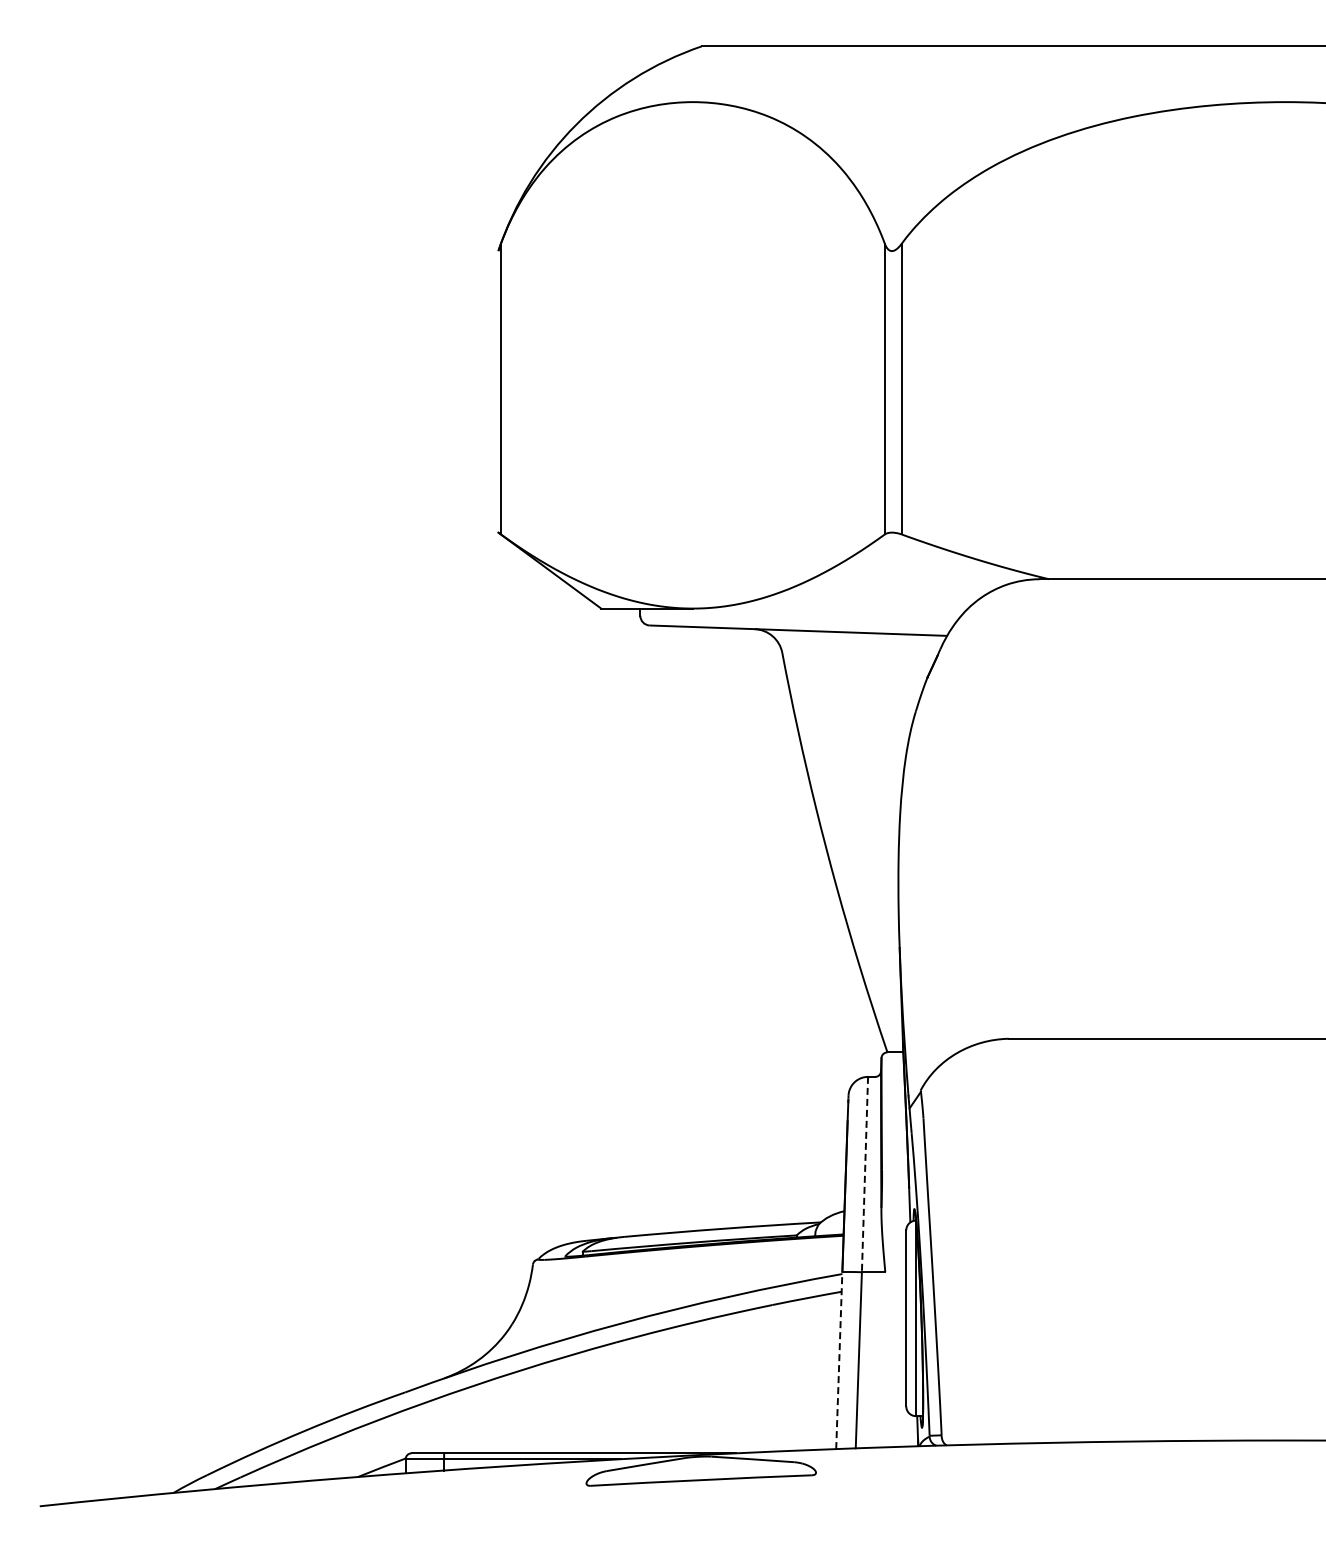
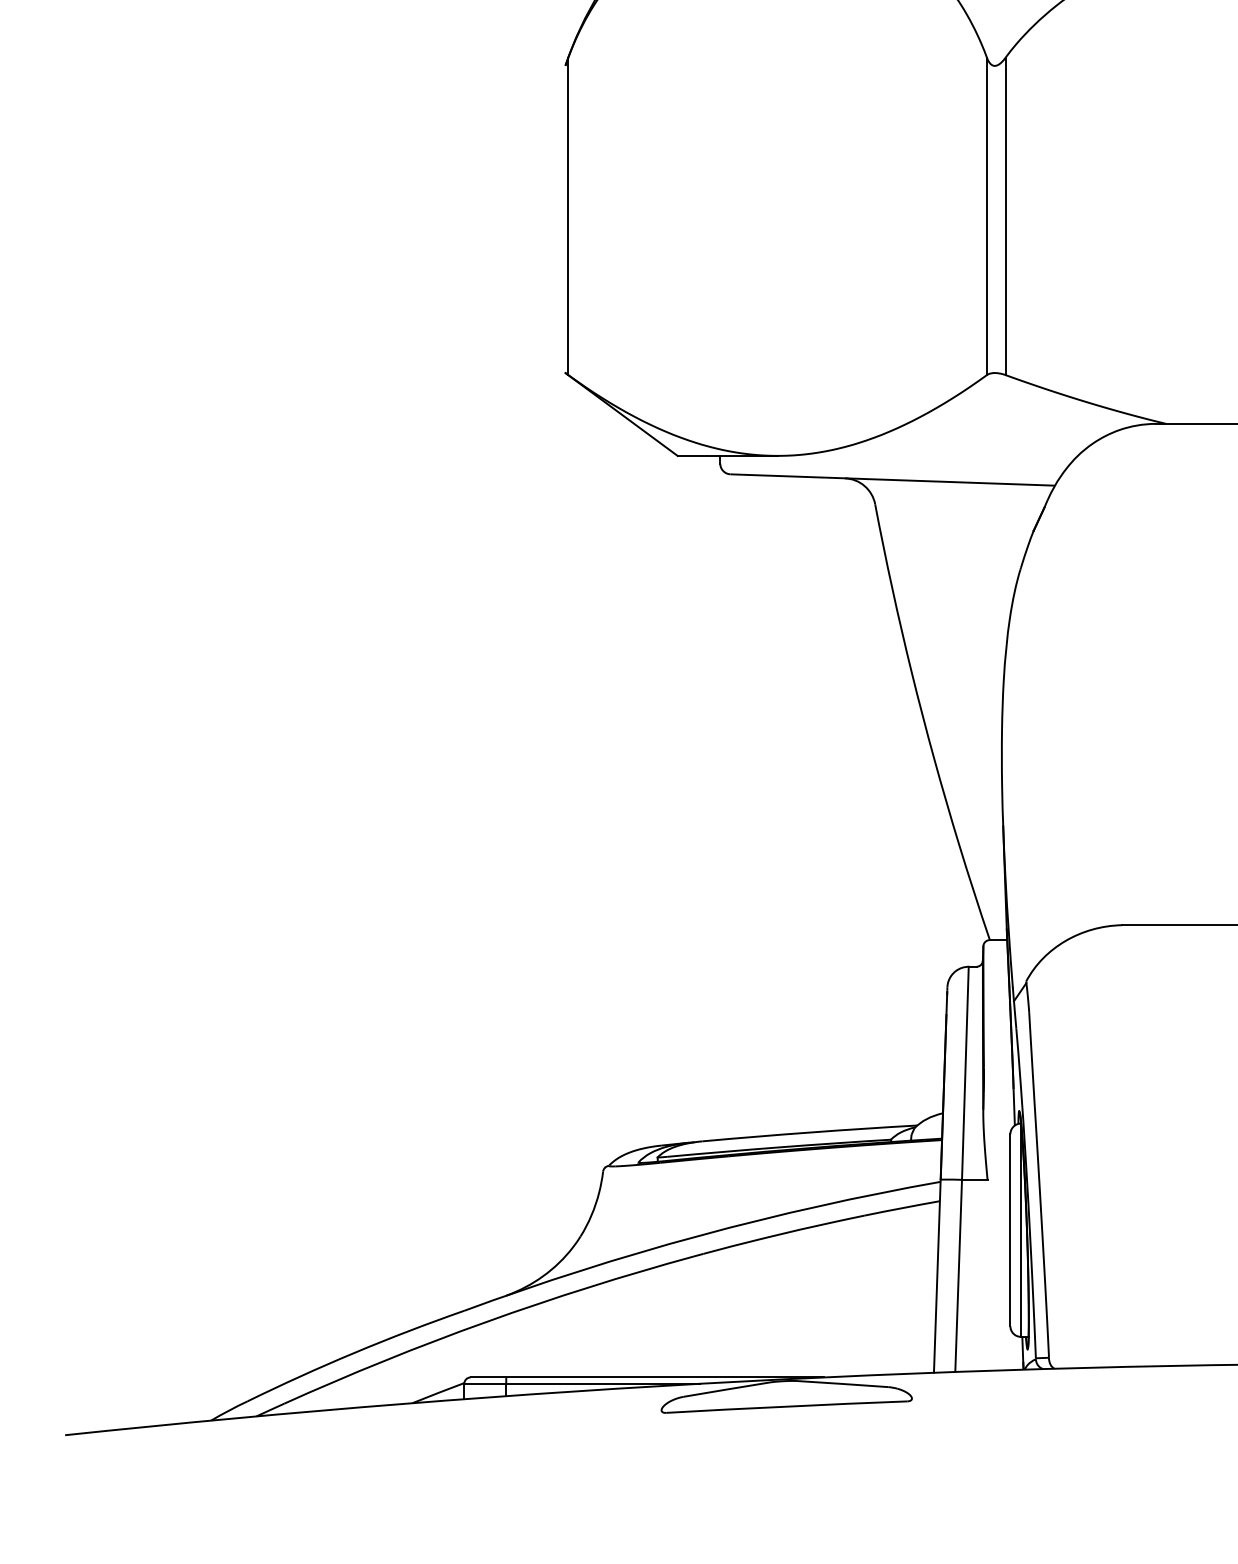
line: (864, 1174) -> (964, 1073), dashed -> solid
line: (839, 1360) -> (937, 1276), dashed -> solid

